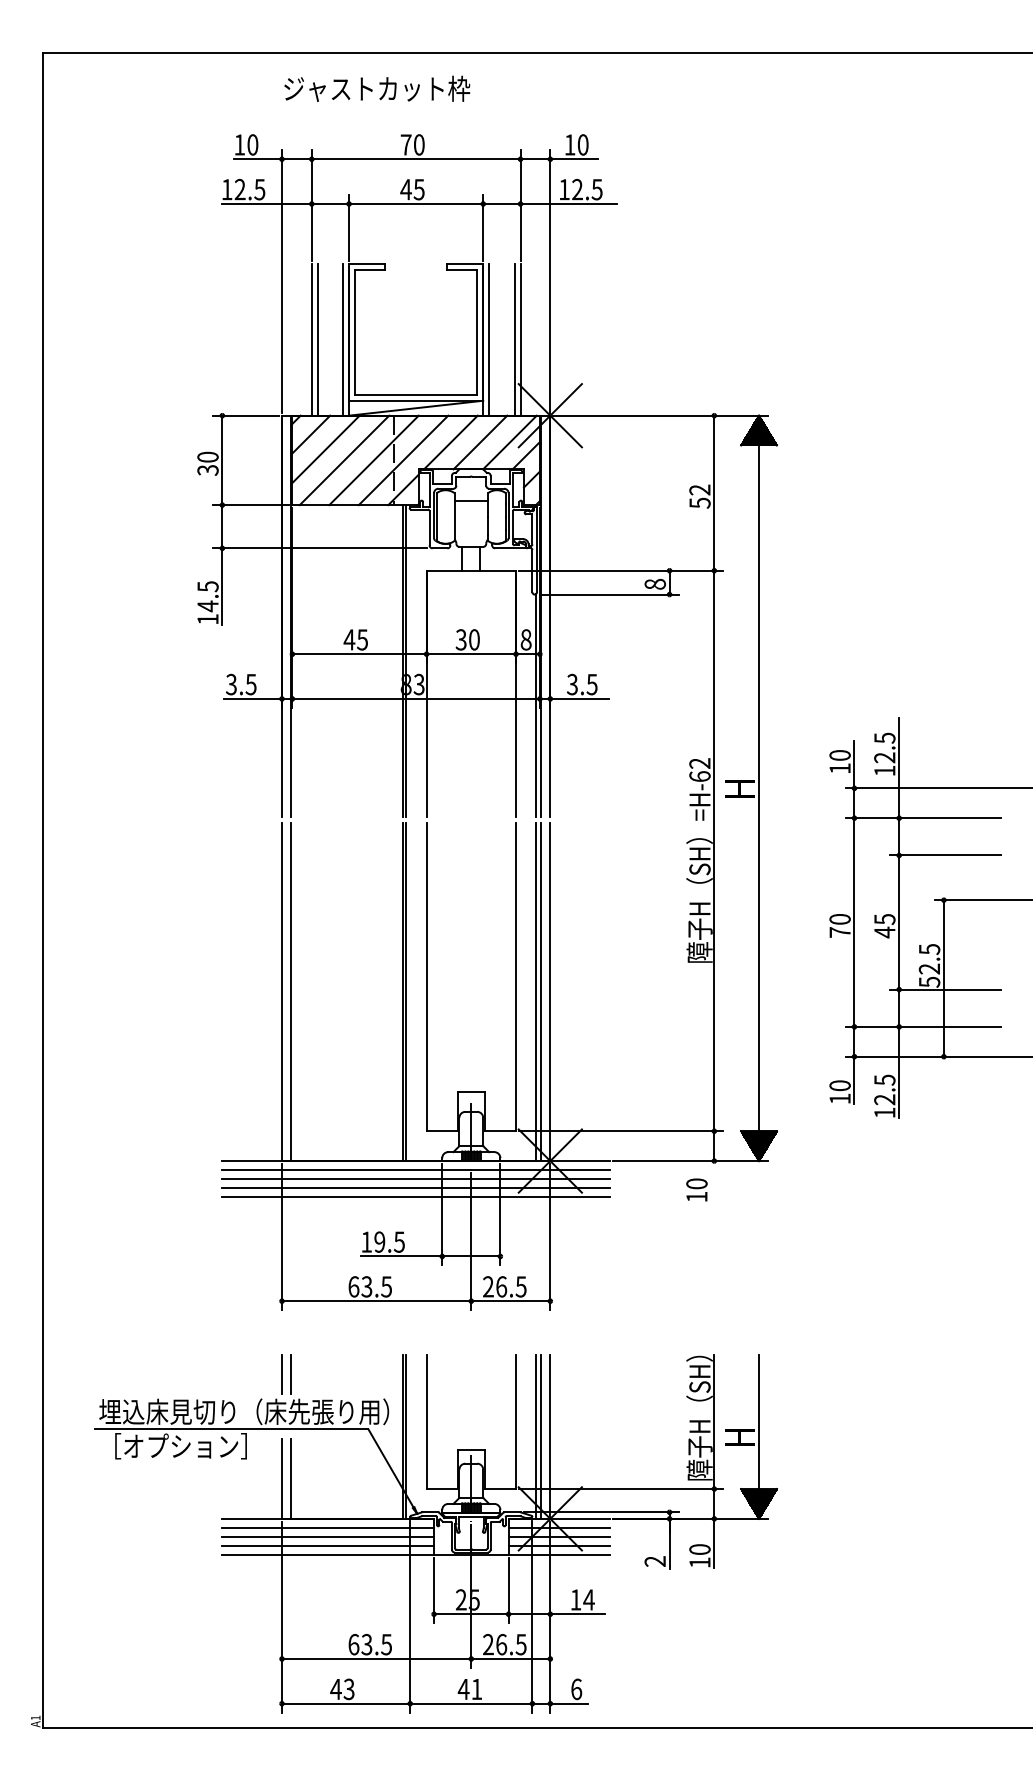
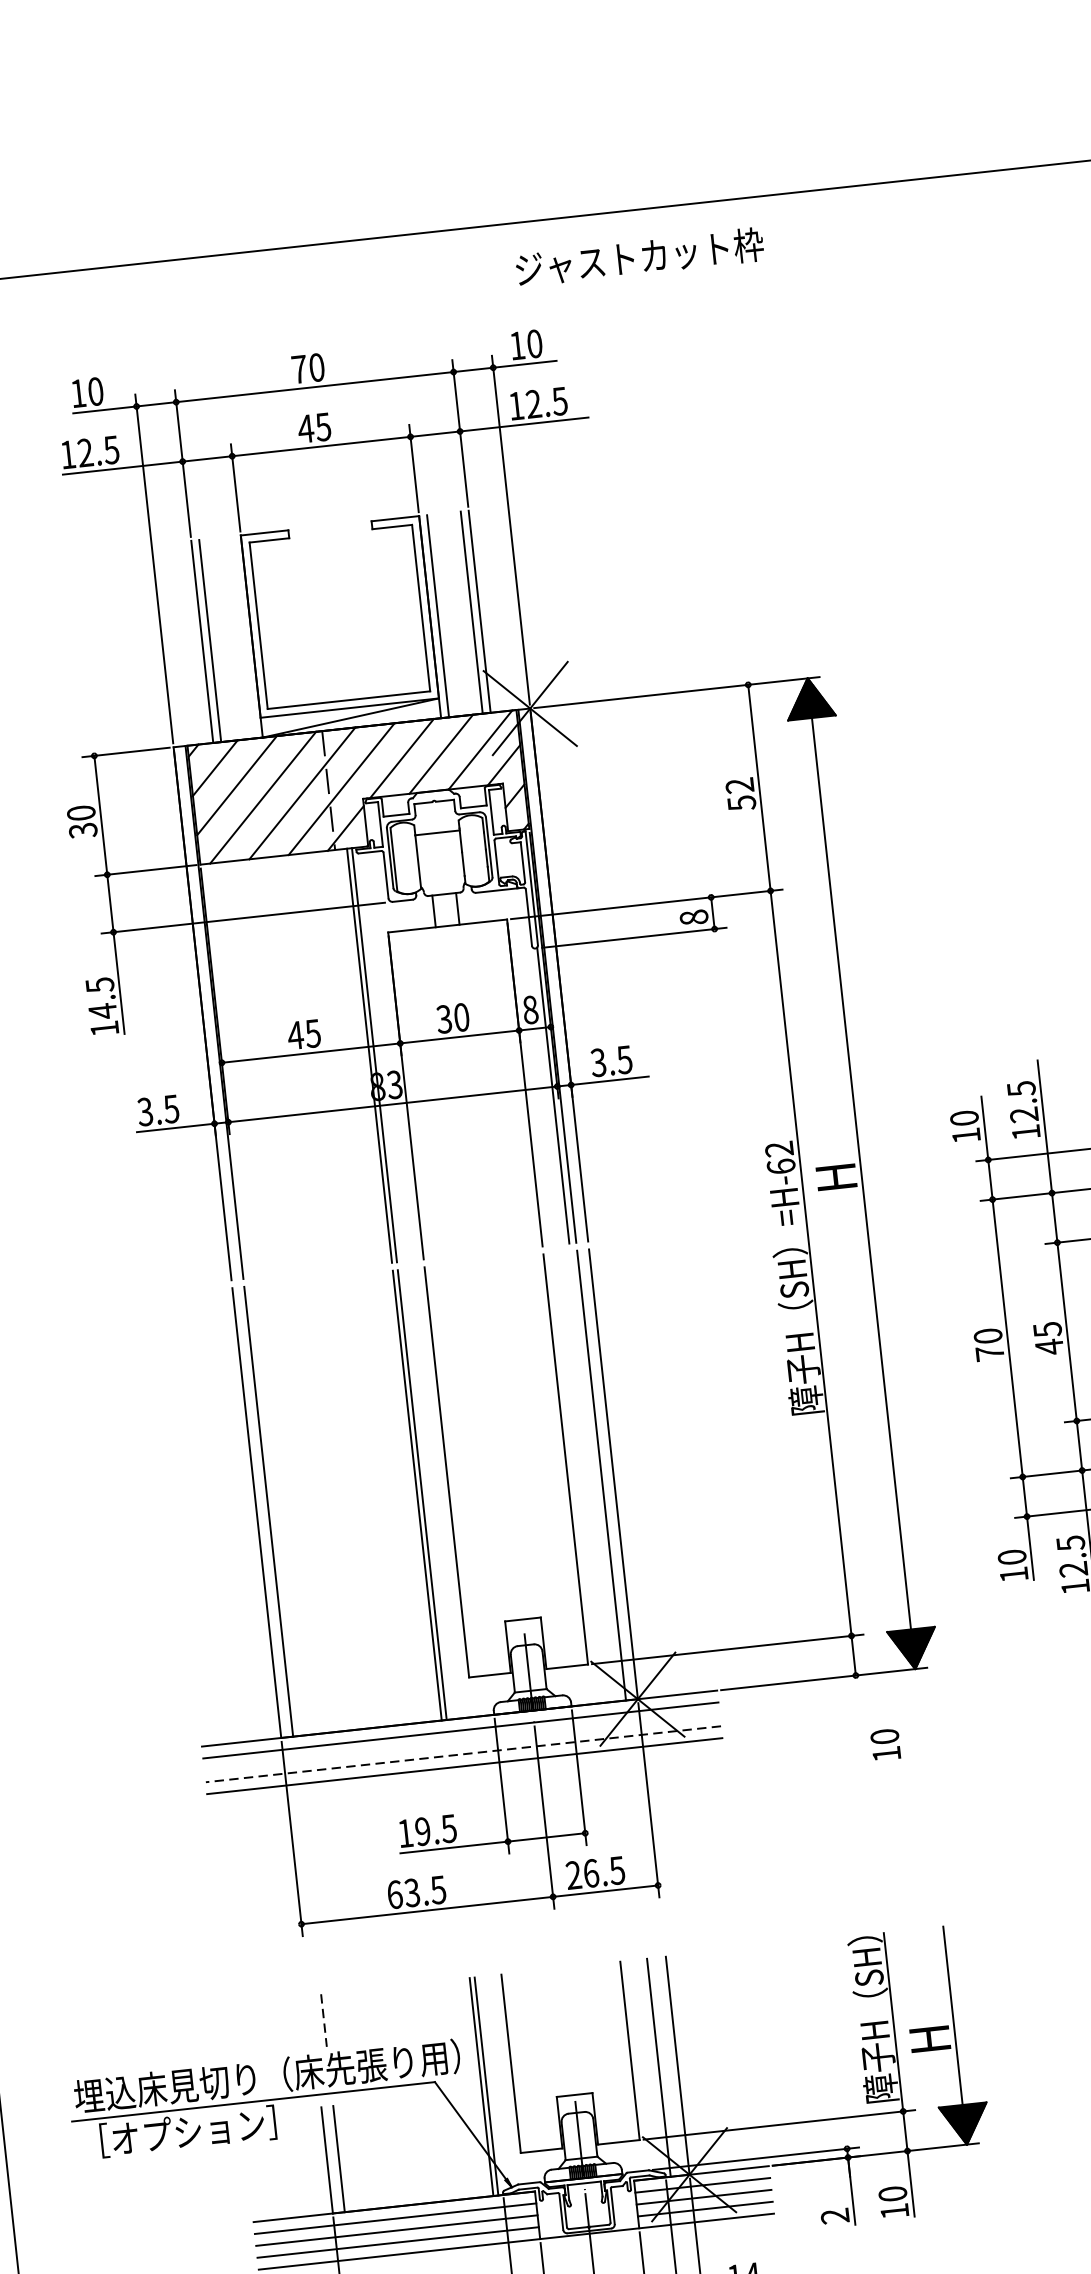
text: (377, 88) -> (640, 256), moved
line: (343, 339) -> (244, 637), removed
line: (536, 991) -> (595, 1475), removed
line: (415, 1178) -> (461, 1741), removed
line: (416, 1187) -> (463, 1753), solid -> dashed
text: (696, 1189) -> (885, 1744), moved
line: (282, 1374) -> (312, 2021), removed
line: (290, 1374) -> (323, 2020), solid -> dashed
line: (541, 1436) -> (665, 2066), removed

